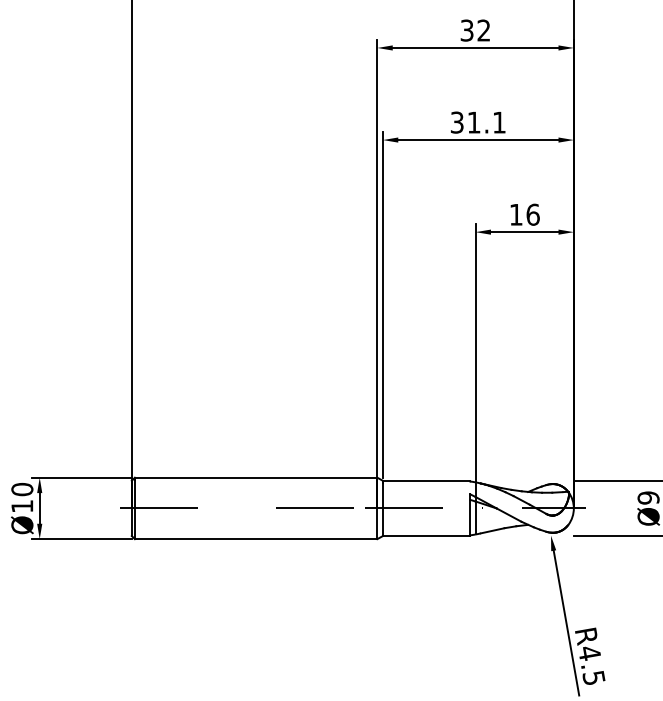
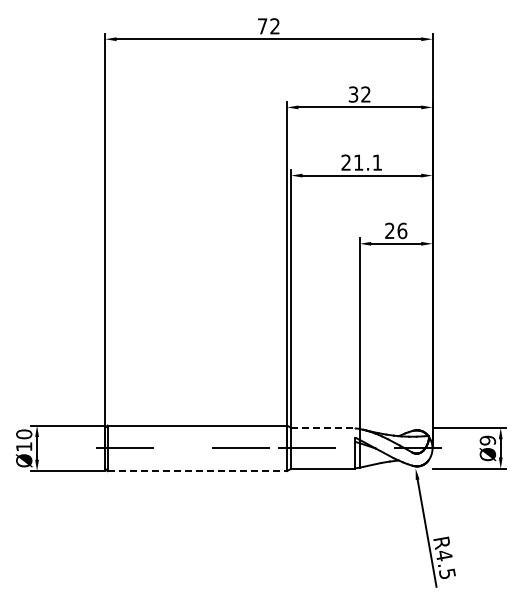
text: (456, 122) -> (345, 162), 31.1 -> 21.1
text: (515, 214) -> (389, 230), 16 -> 26
line: (426, 480) -> (323, 427), solid -> dashed
line: (256, 539) -> (197, 471), solid -> dashed

